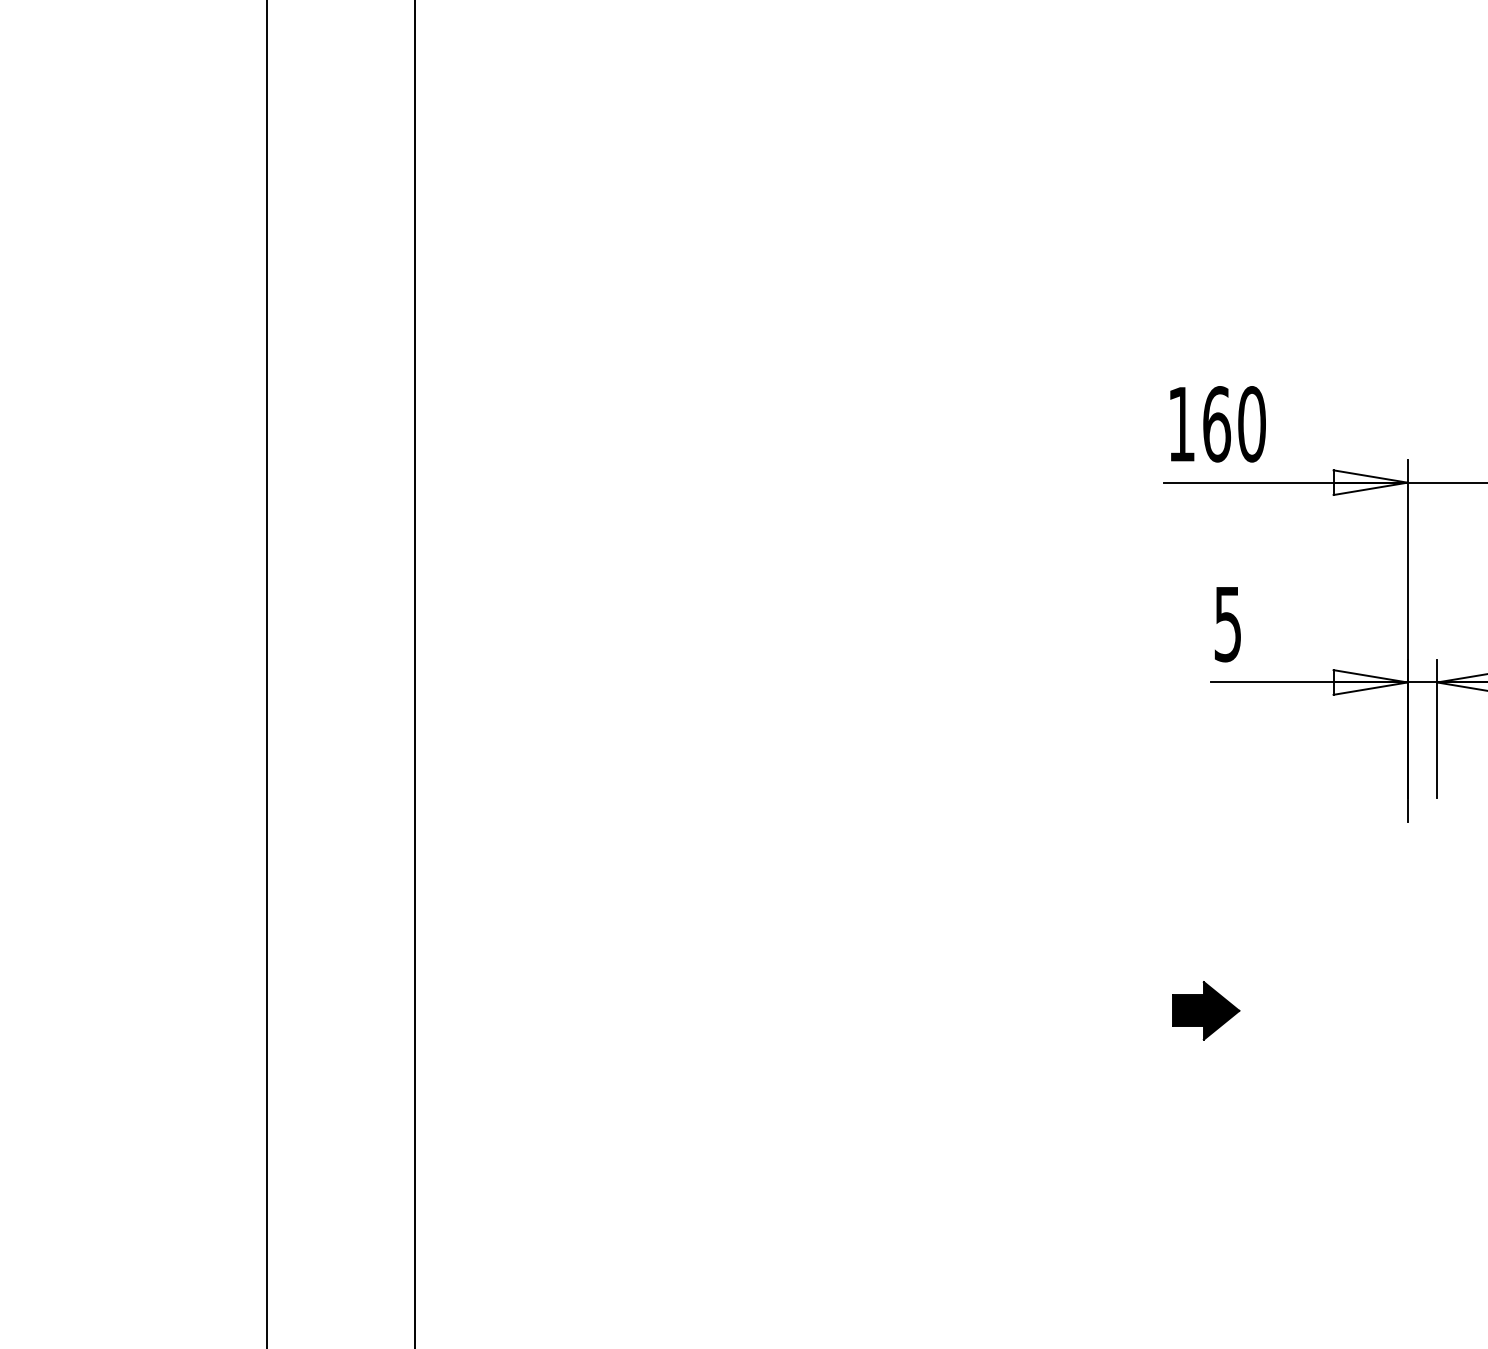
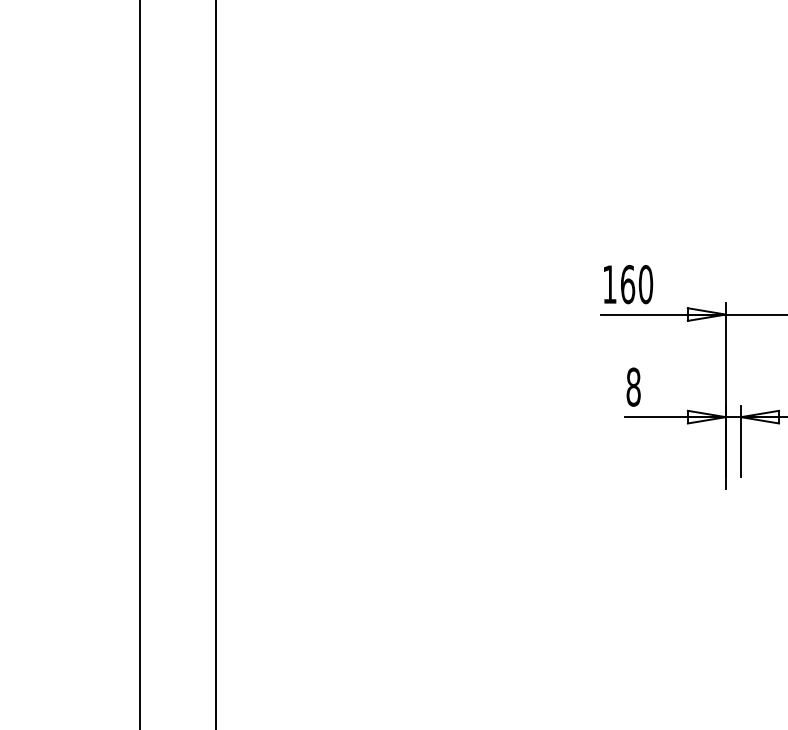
text: (1227, 622) -> (633, 386), 5 -> 8
part: (1206, 1010) -> (622, 585), removed

